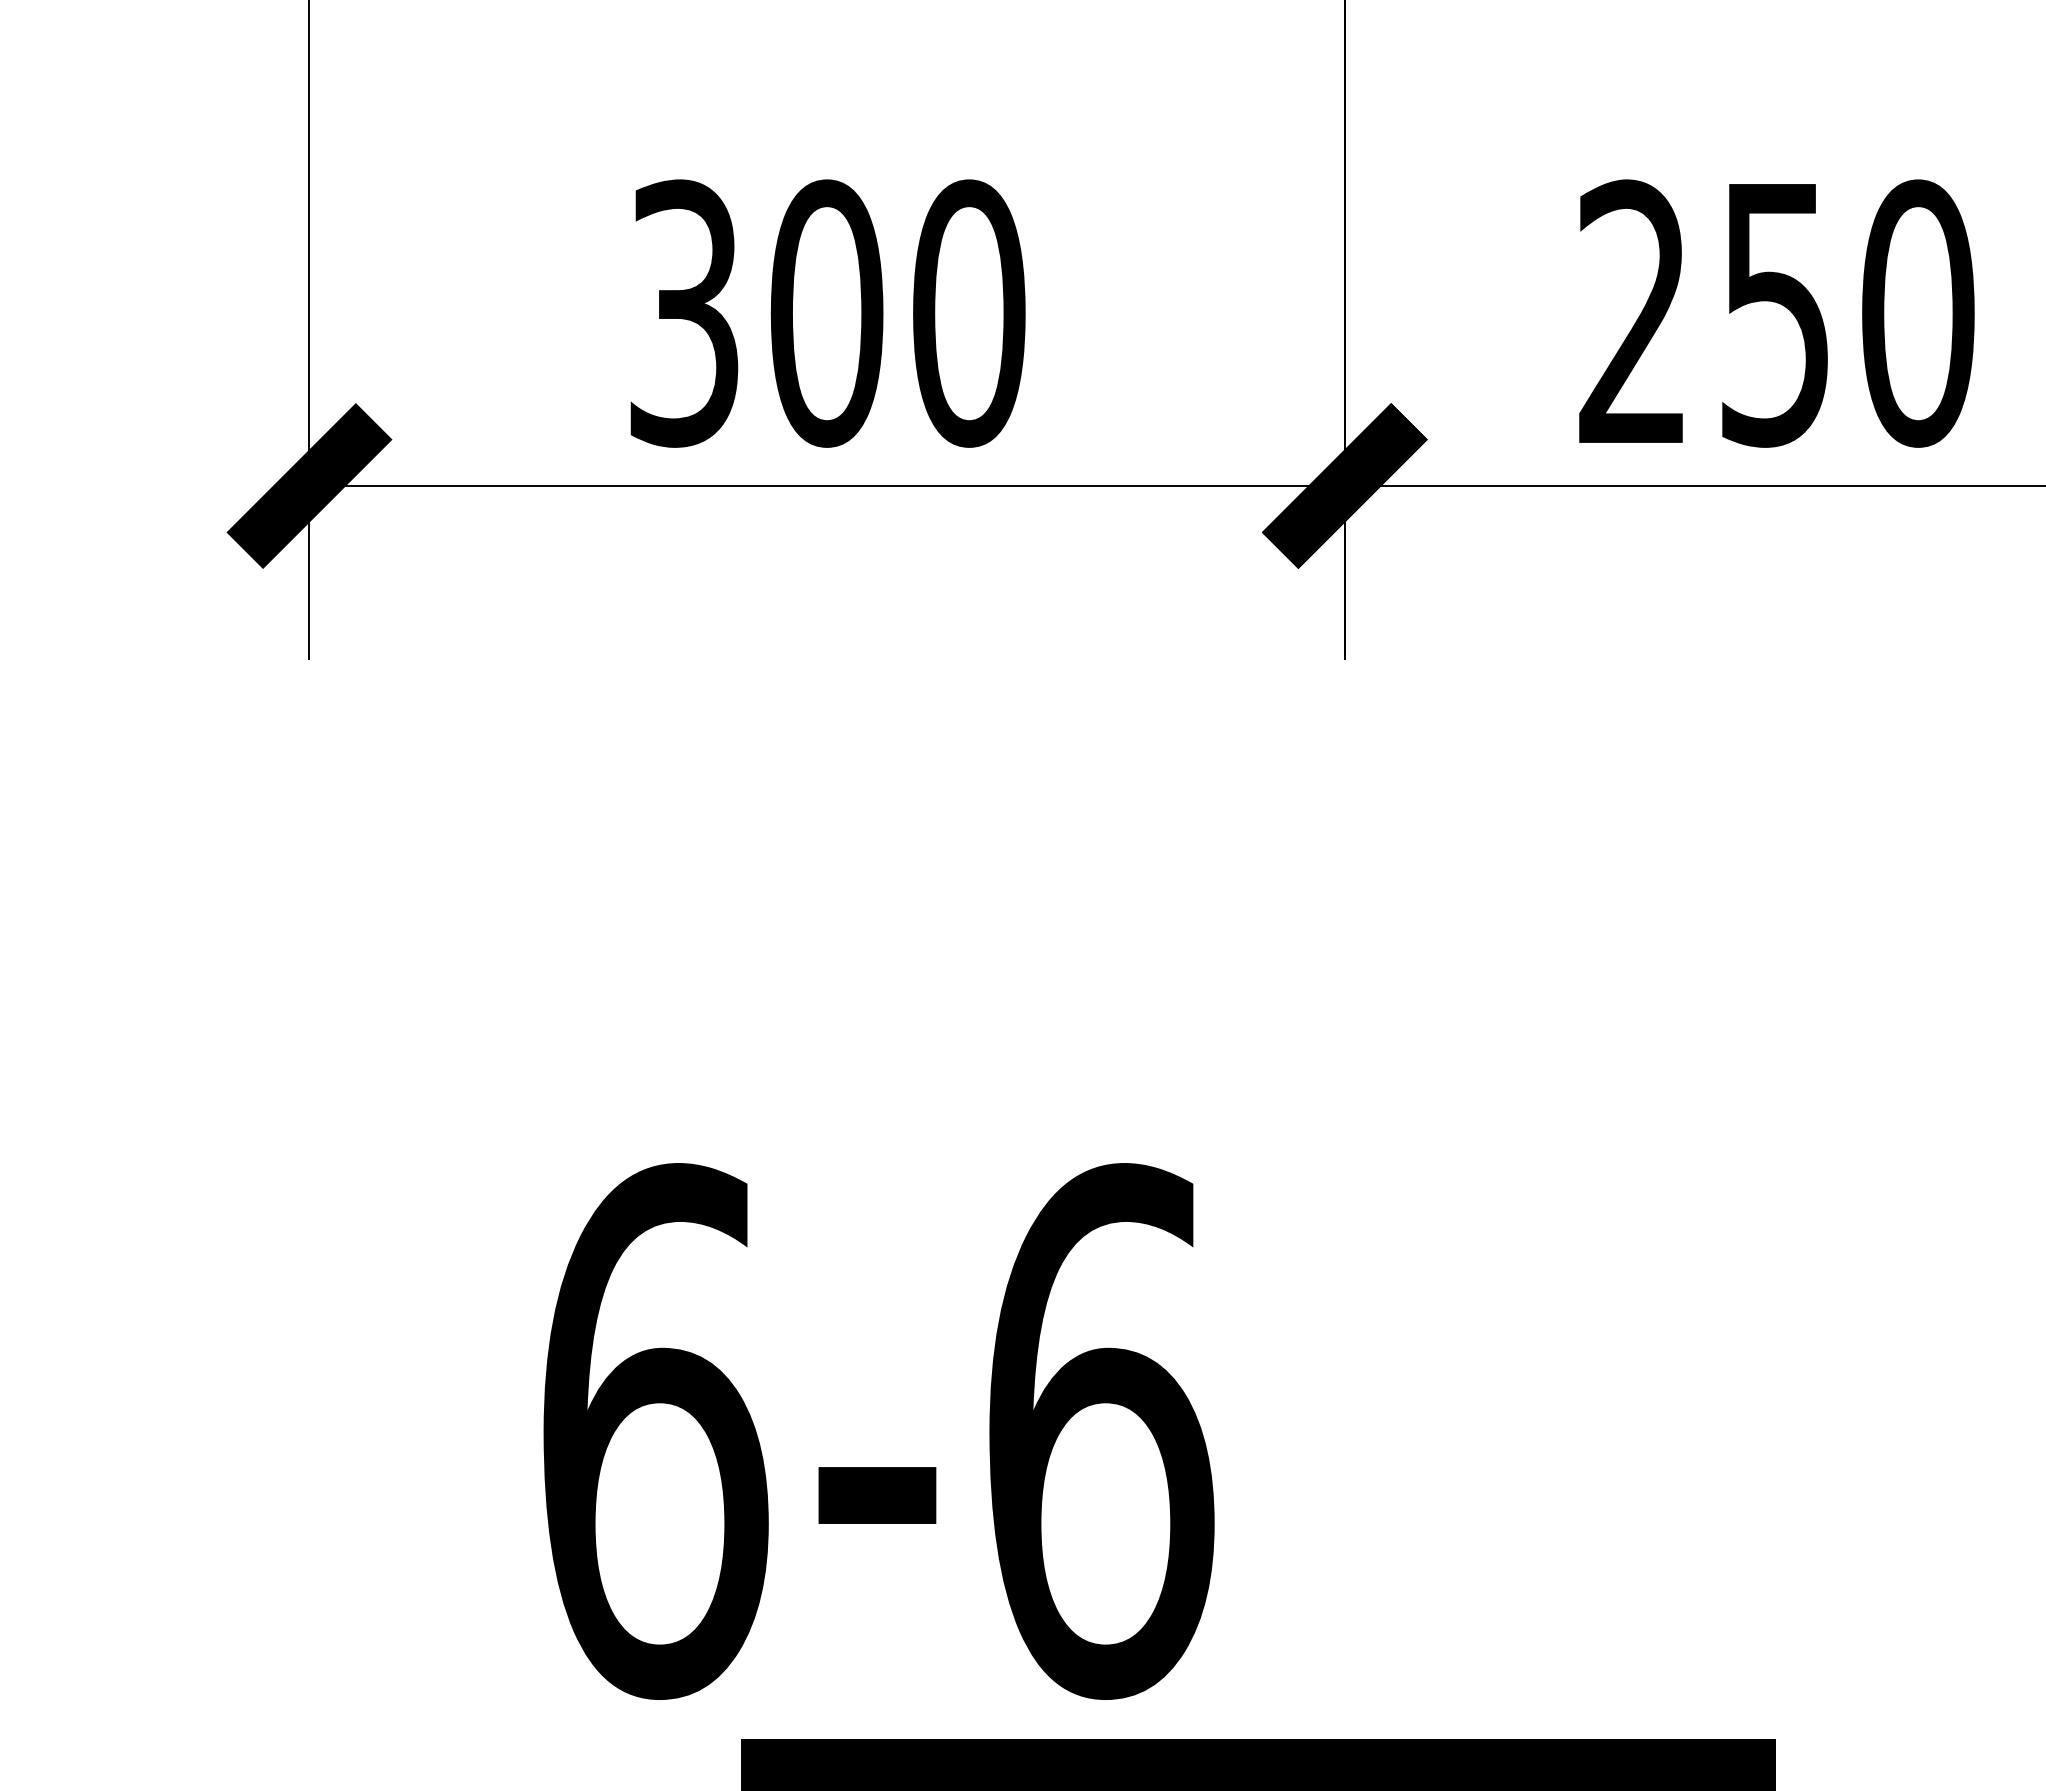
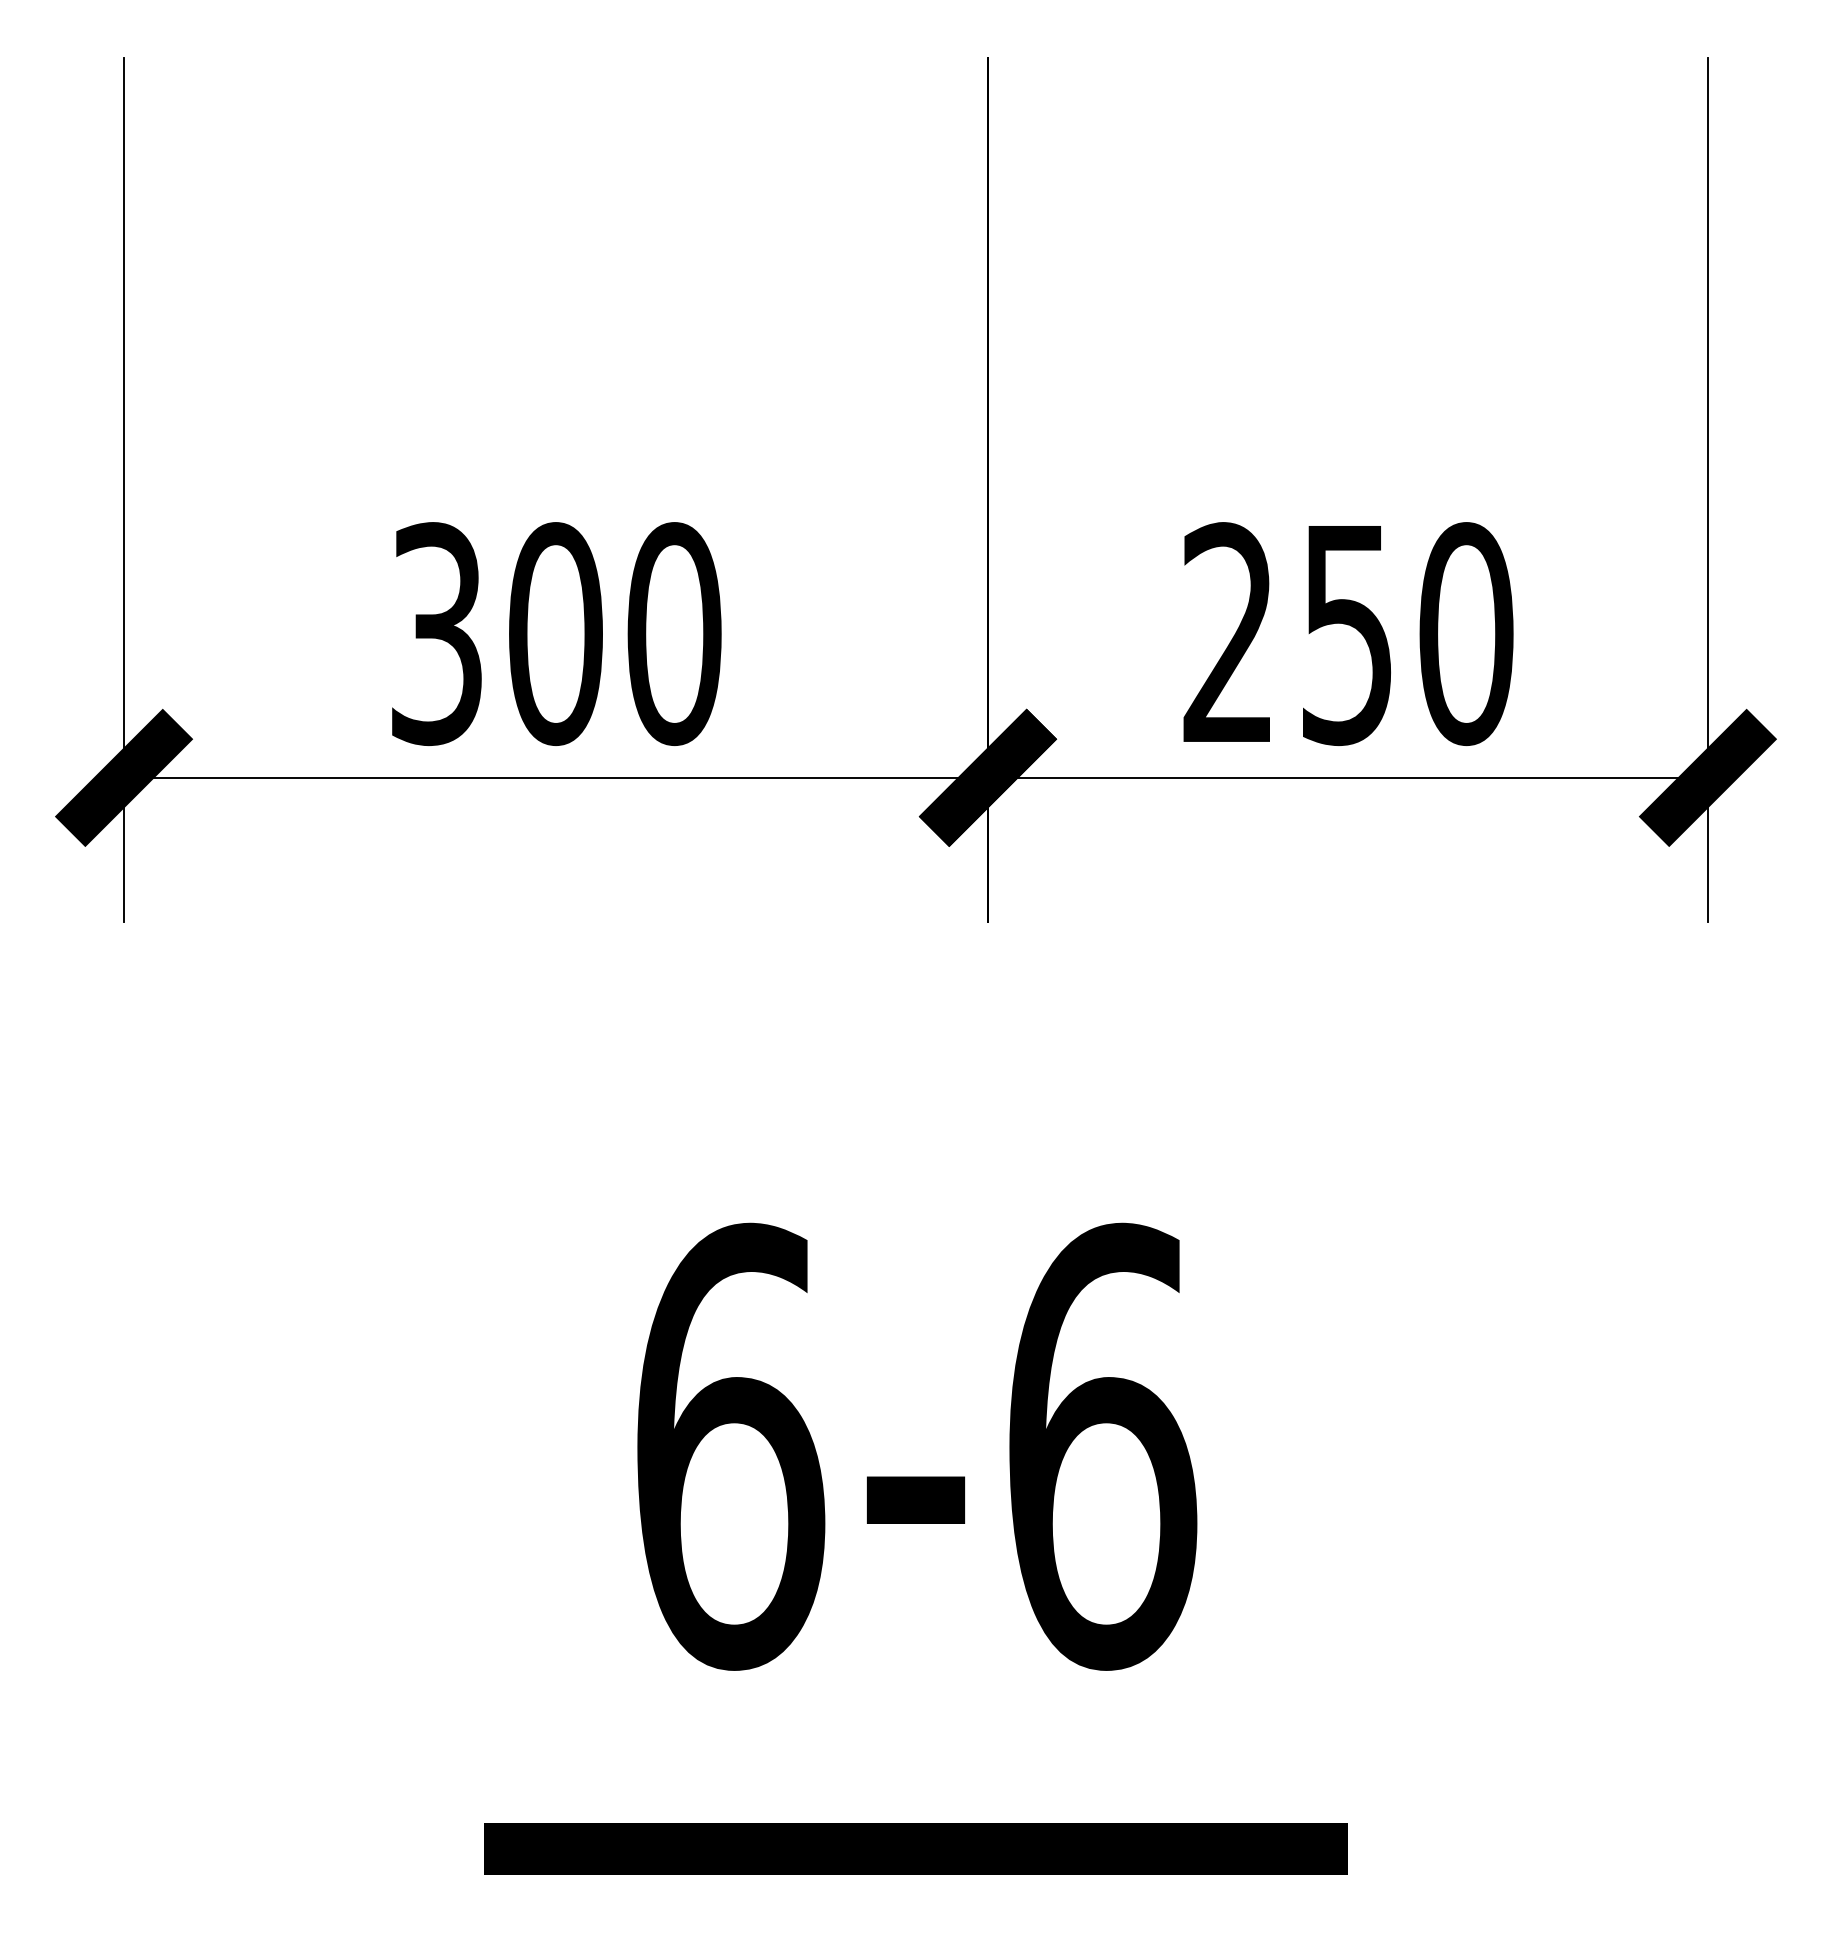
text: (879, 1431) -> (917, 1446), moved

